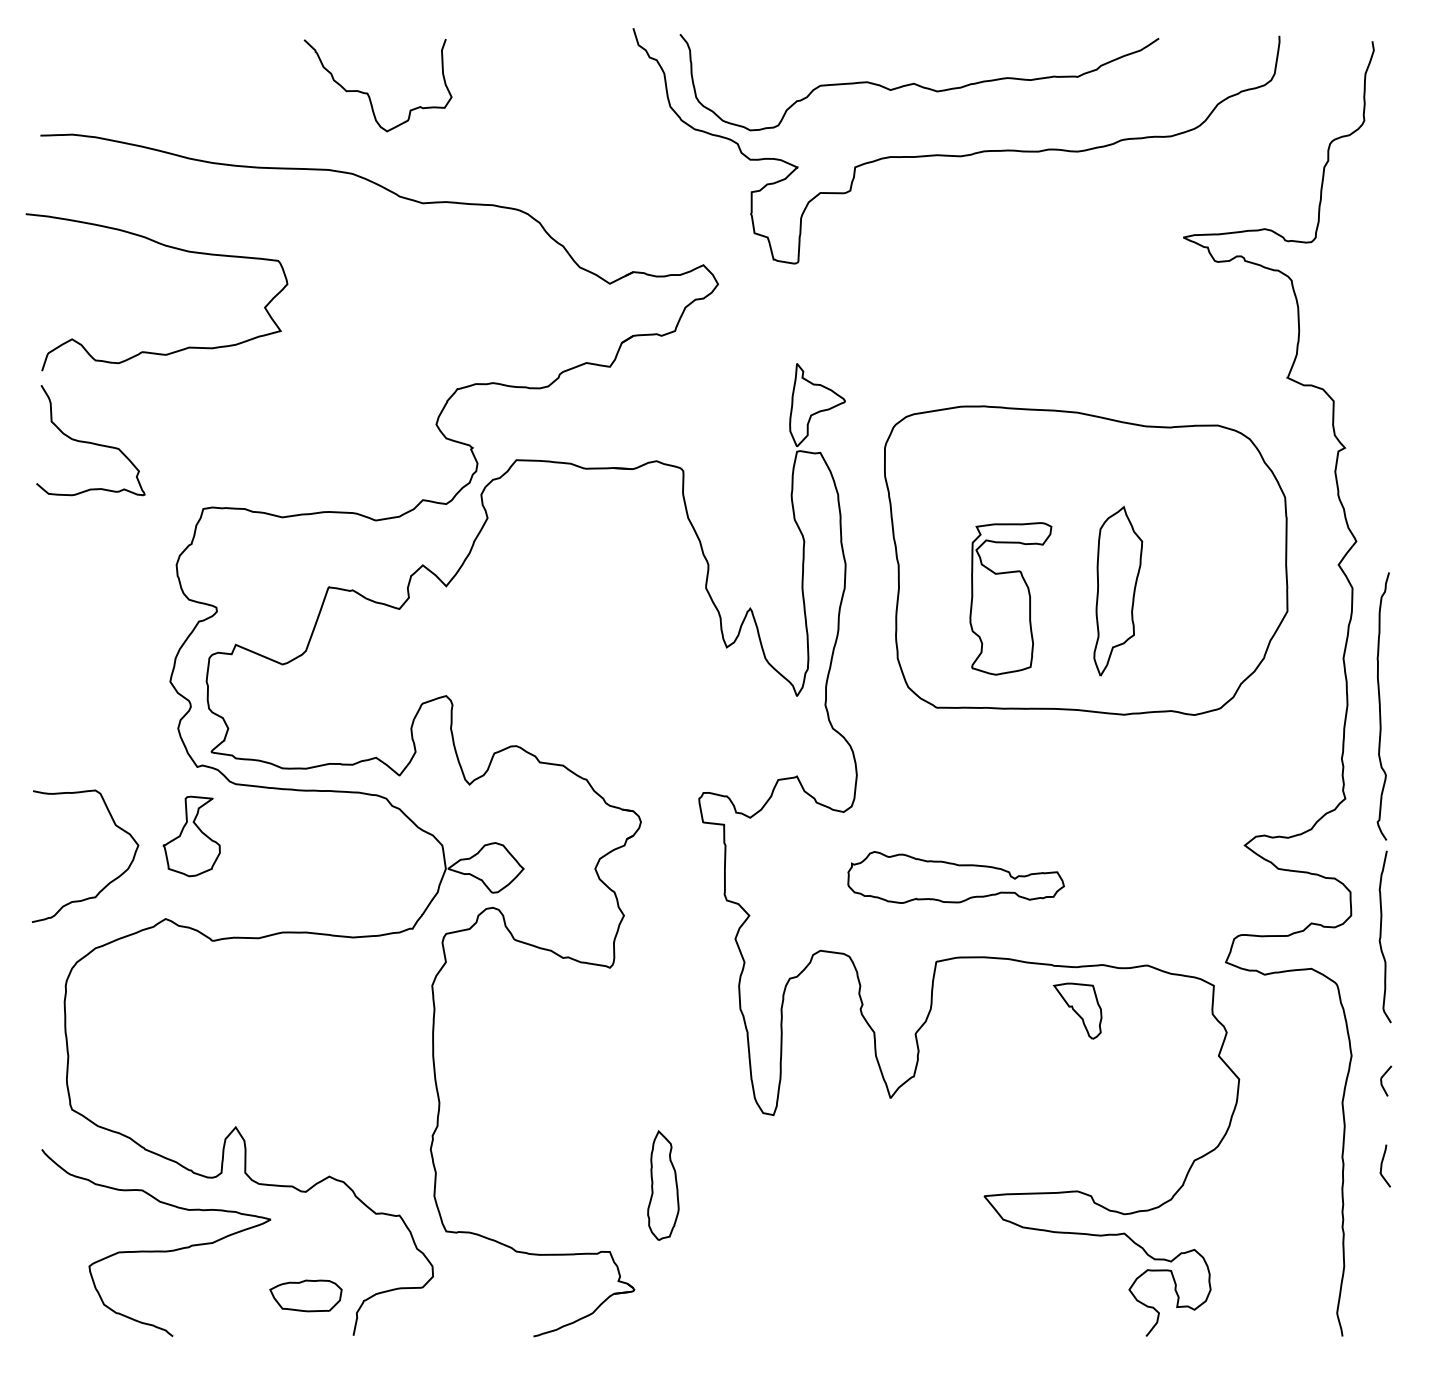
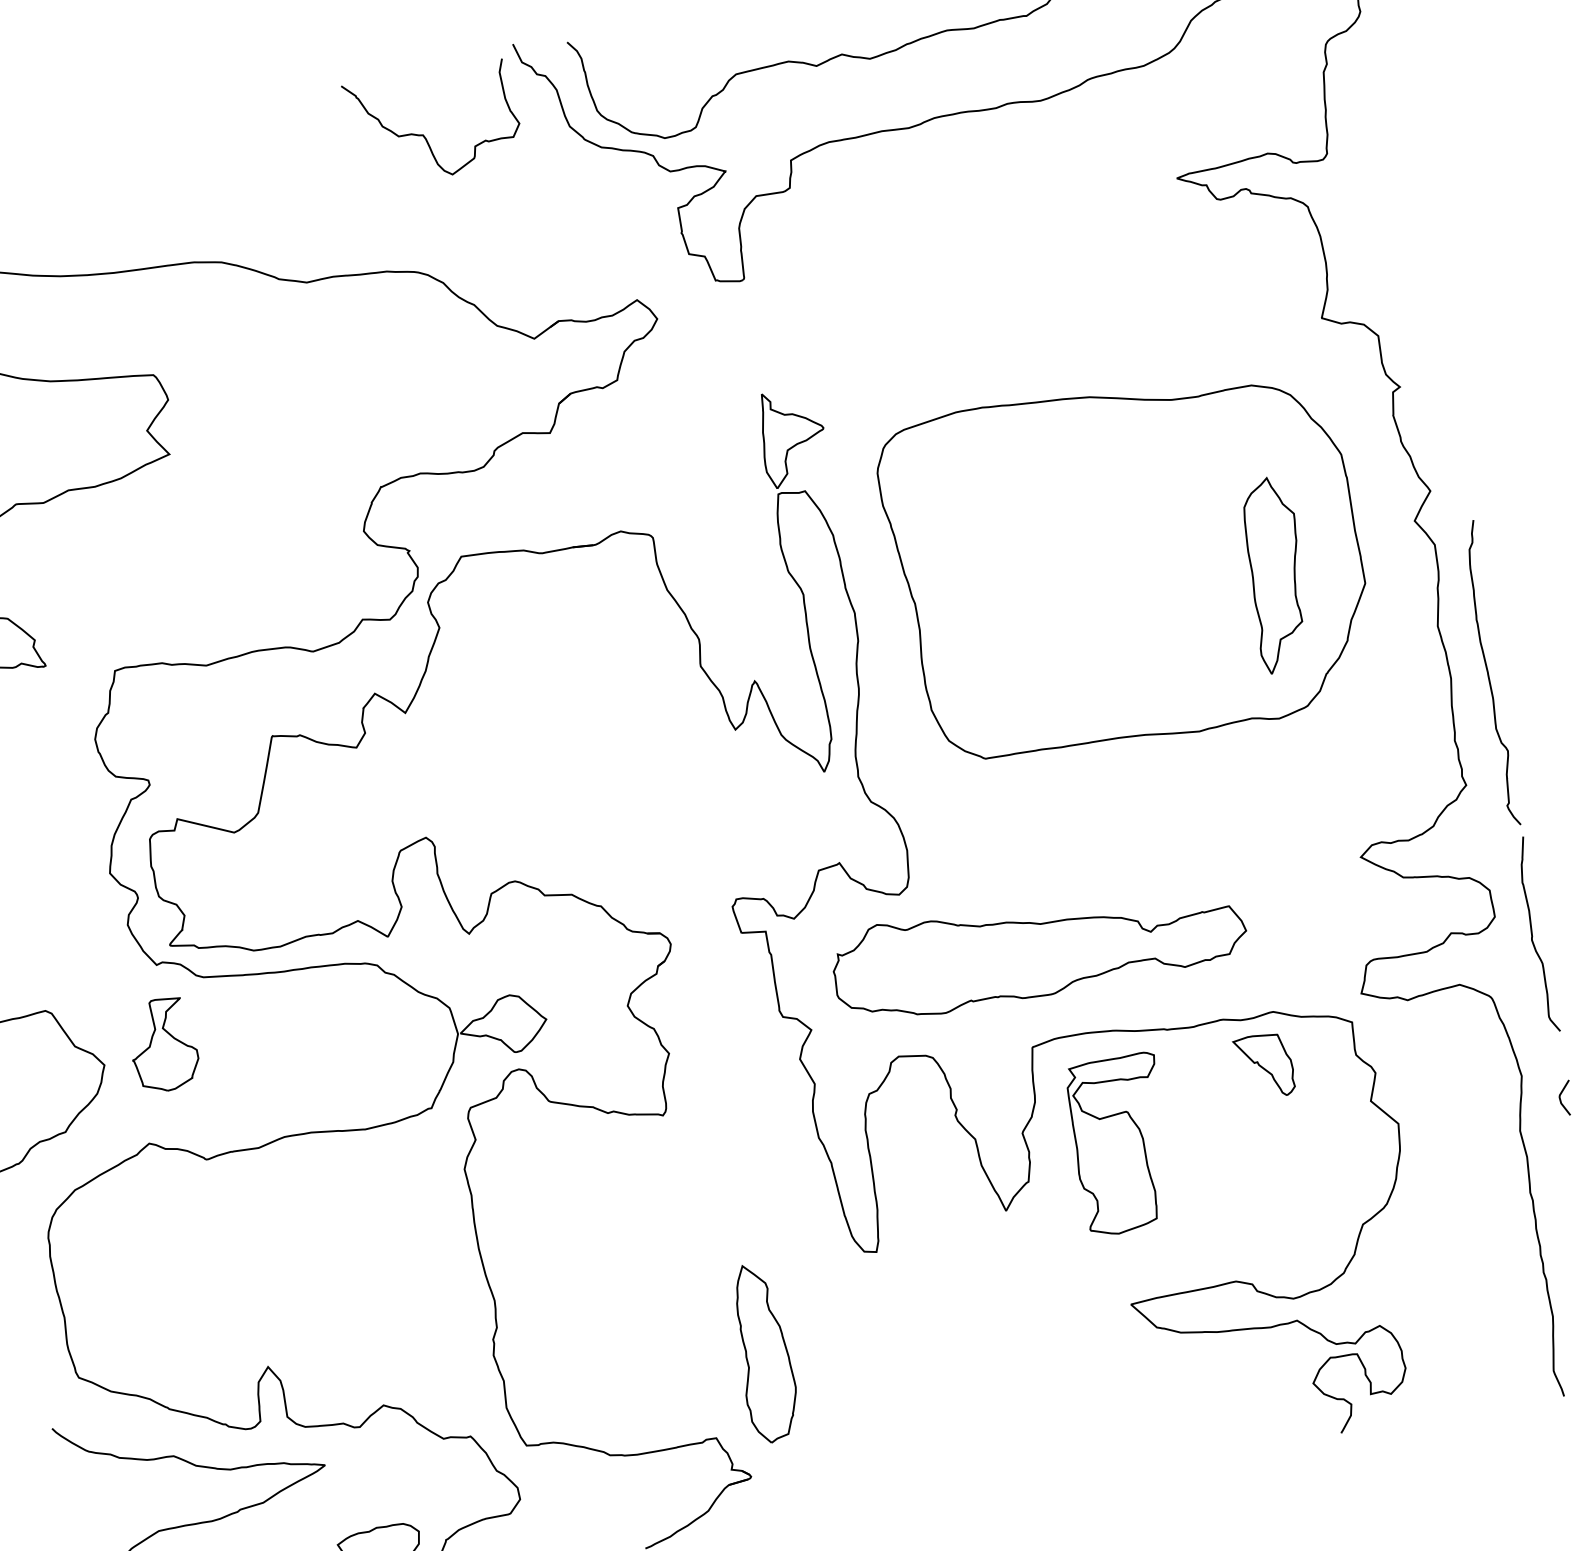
curve: (368, 93) -> (424, 134), moved
part: (1118, 590) -> (1276, 573), moved
part: (1010, 598) -> (1121, 1144), moved
part: (955, 877) -> (1038, 948), size x1.67
part: (1077, 1010) -> (1264, 1065), moved
part: (663, 1185) -> (764, 1352), size x1.43

